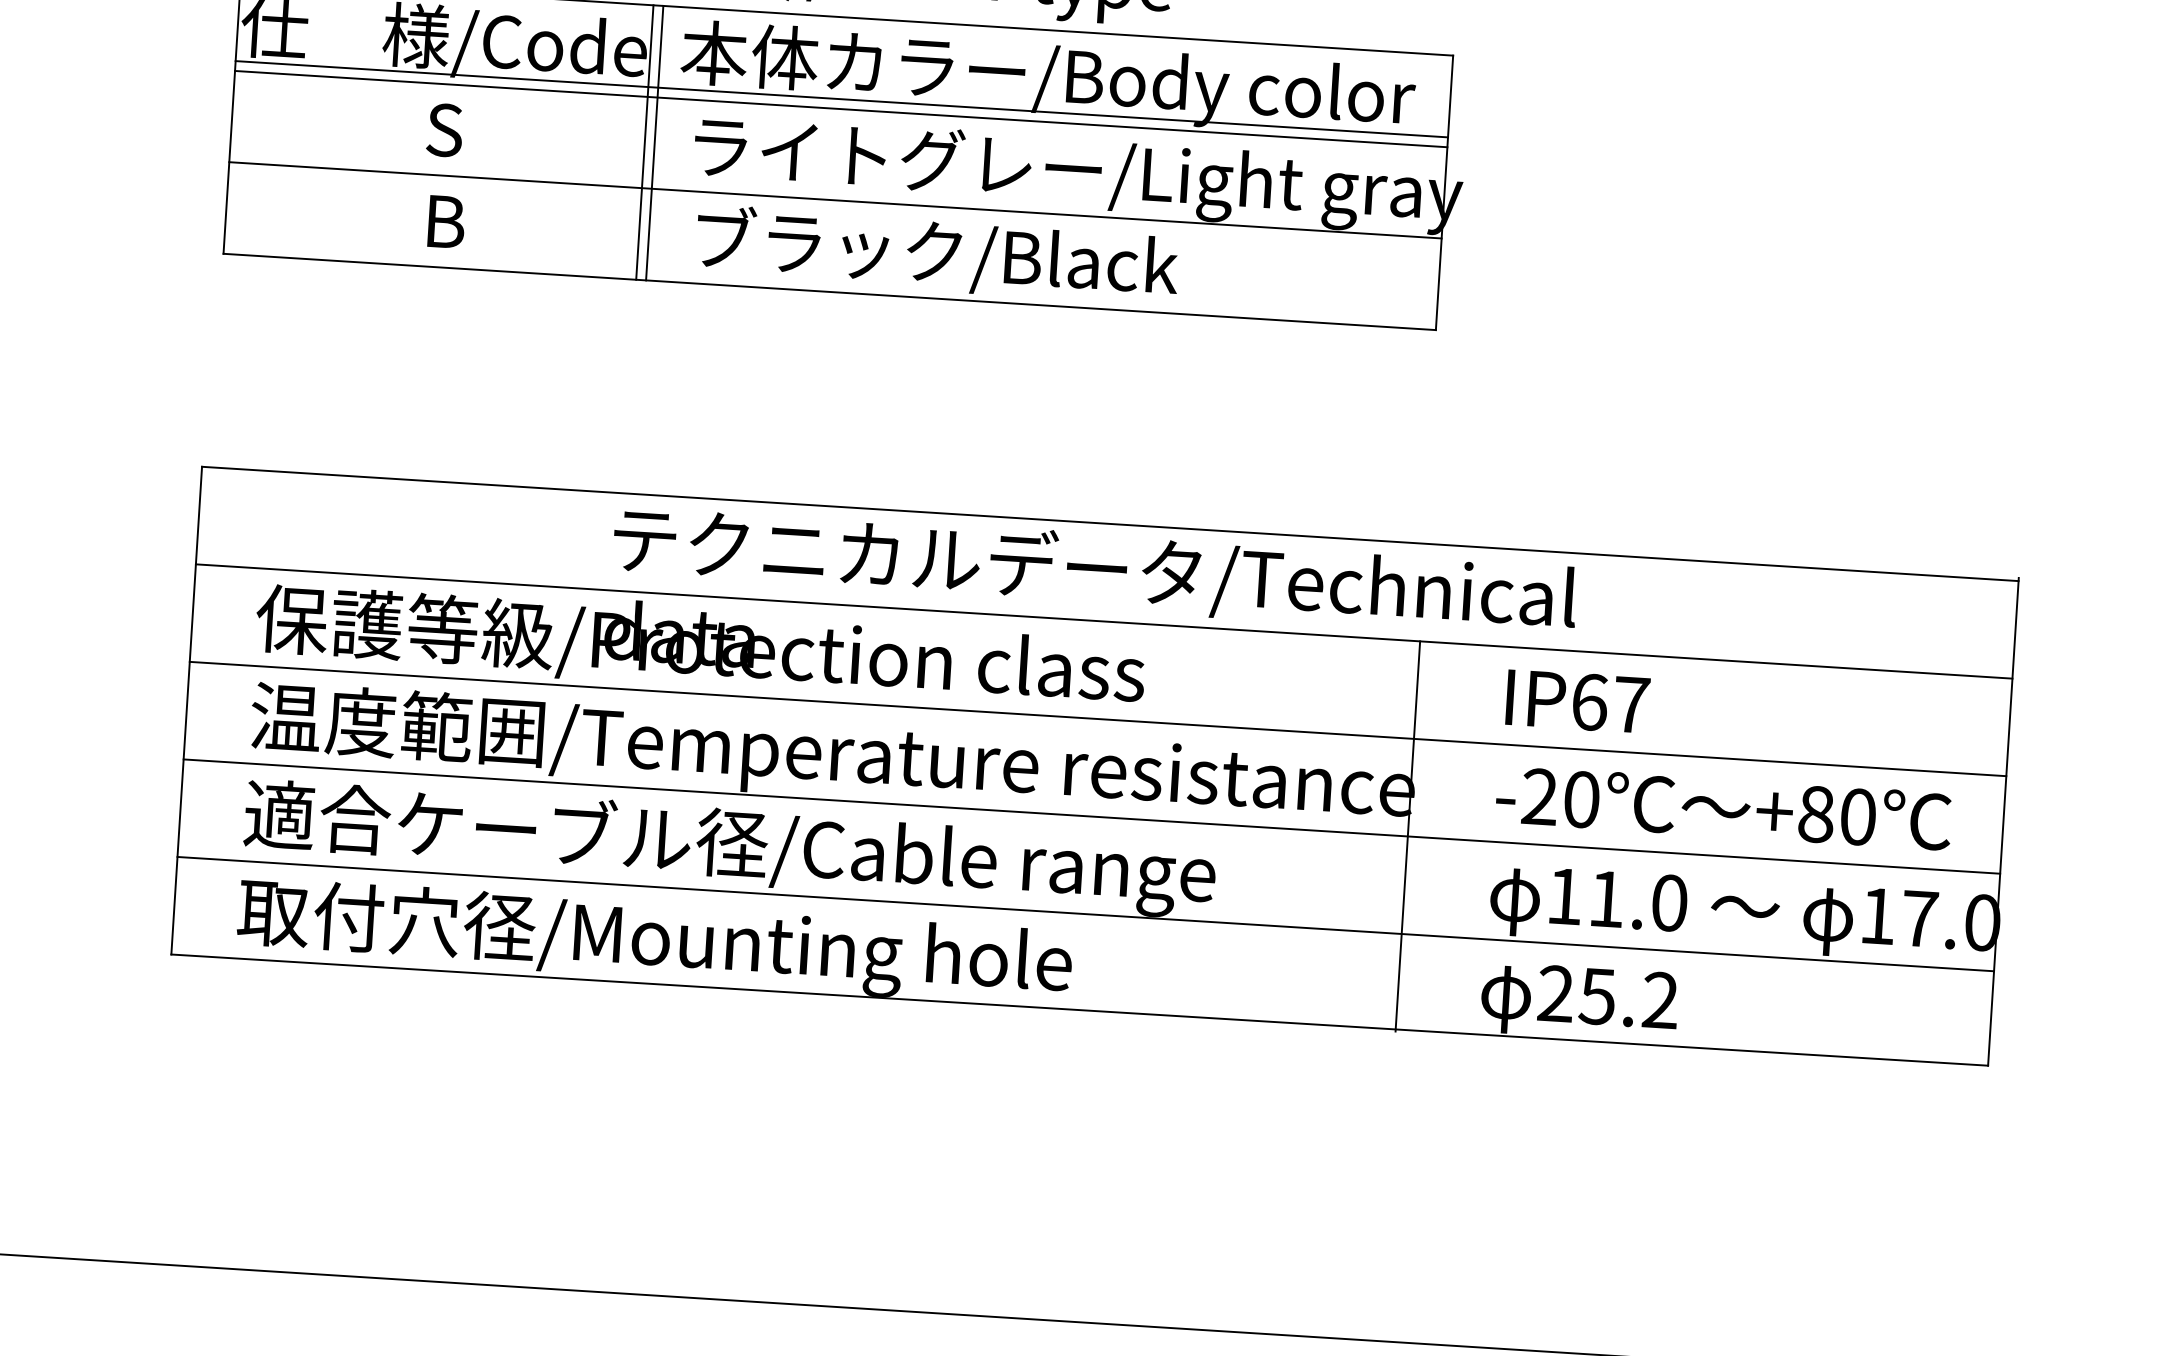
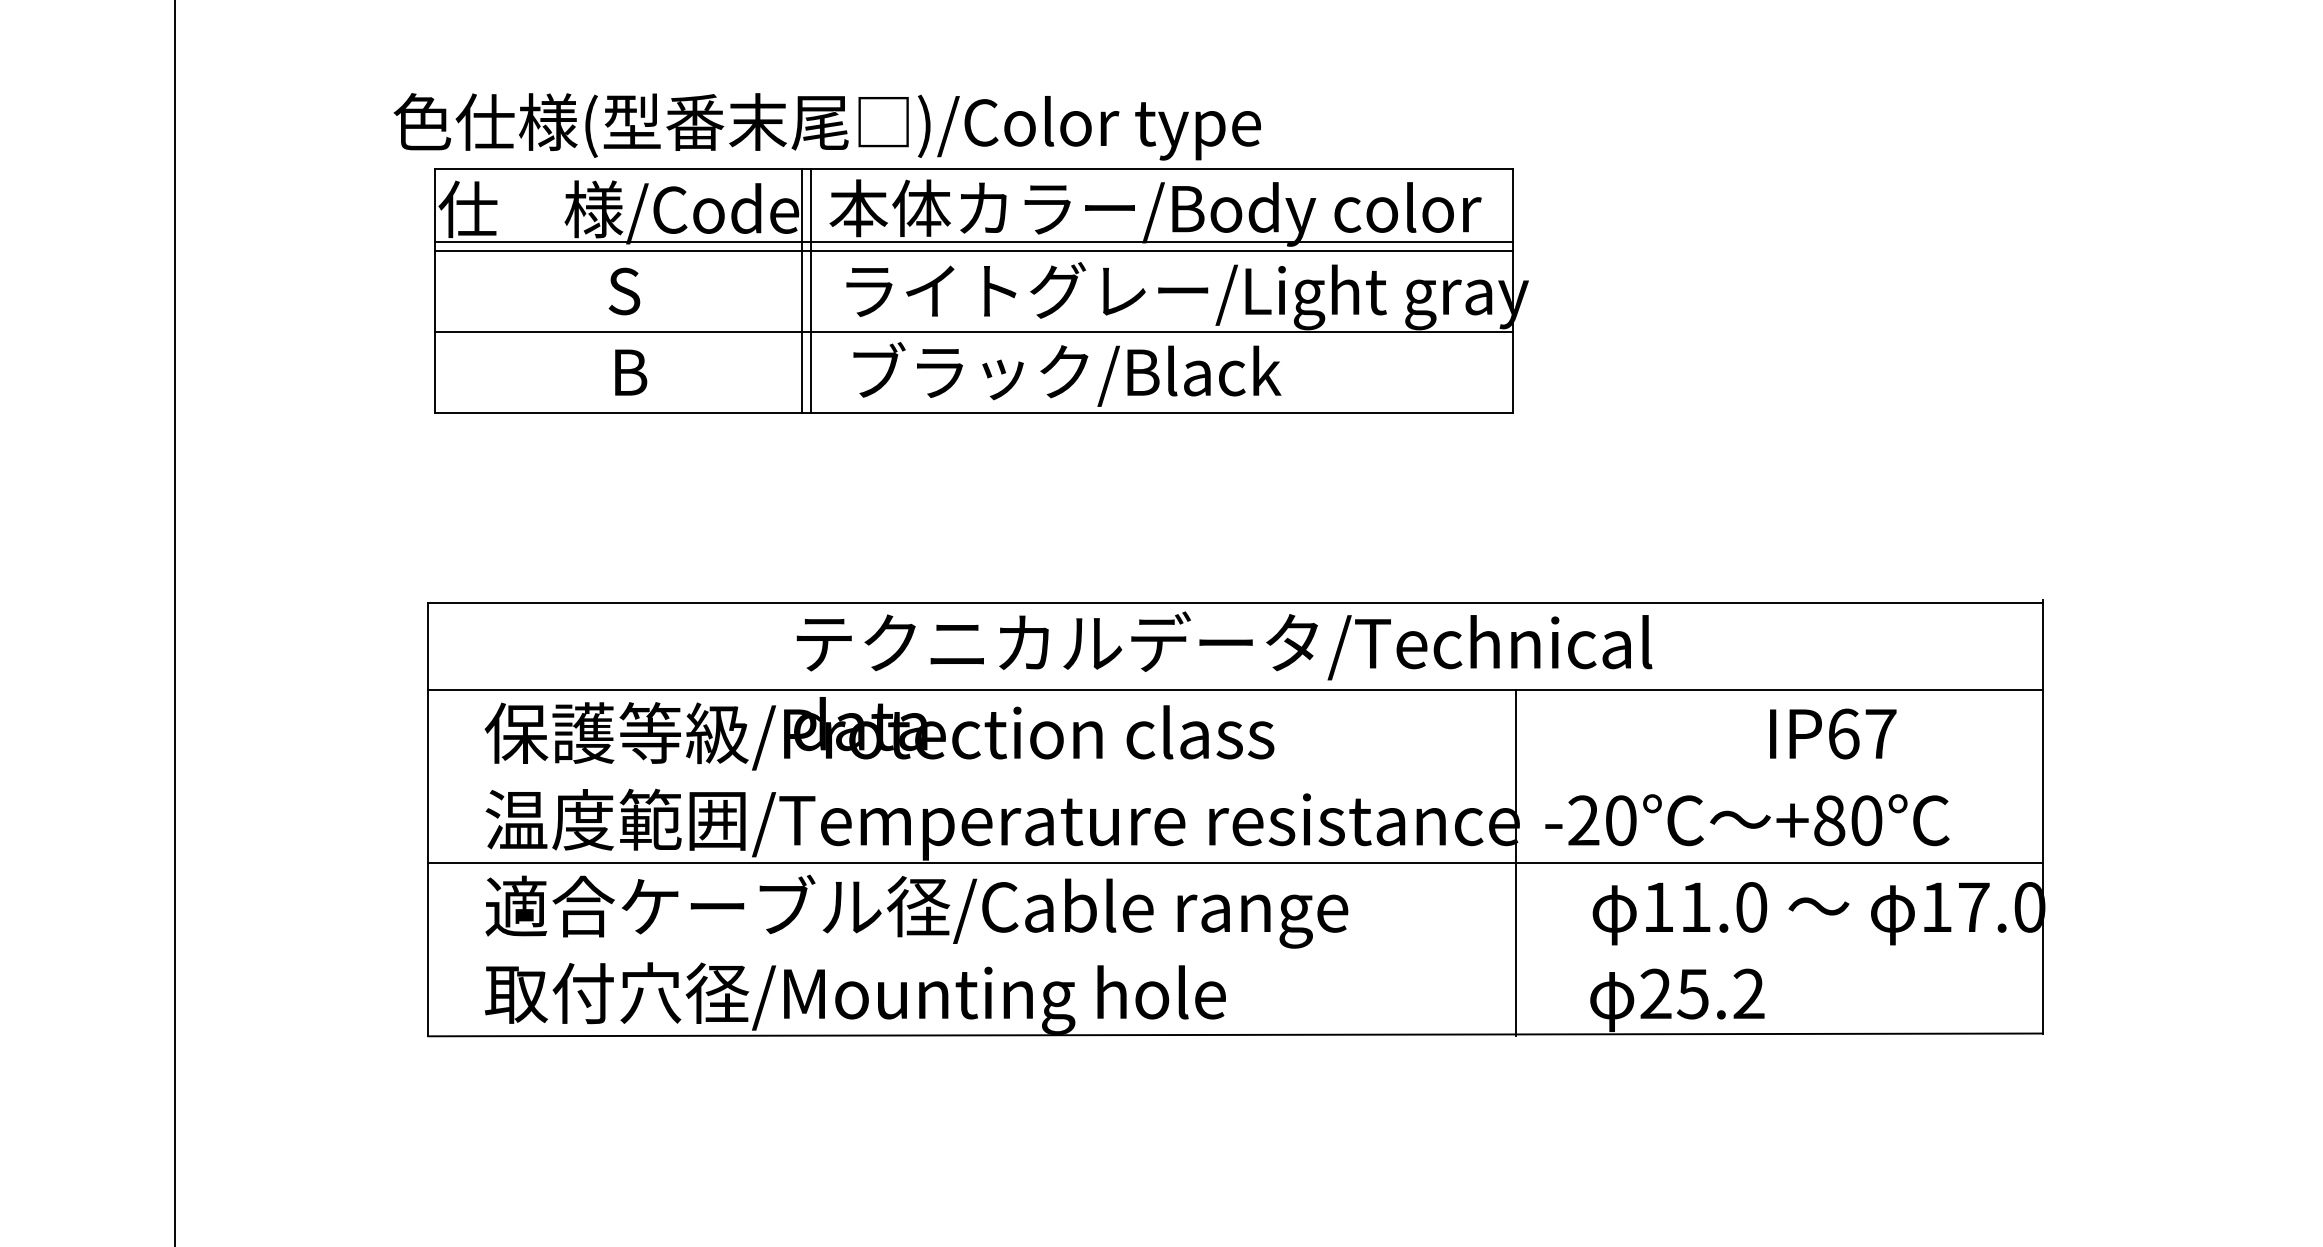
text: (1578, 700) -> (1833, 733), moved
line: (1098, 719) -> (1235, 776), removed
text: (1724, 808) -> (1747, 820), moved
line: (1085, 913) -> (1235, 949), removed

